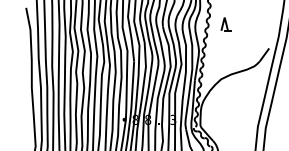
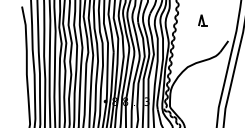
part: (225, 24) -> (202, 20), moved

